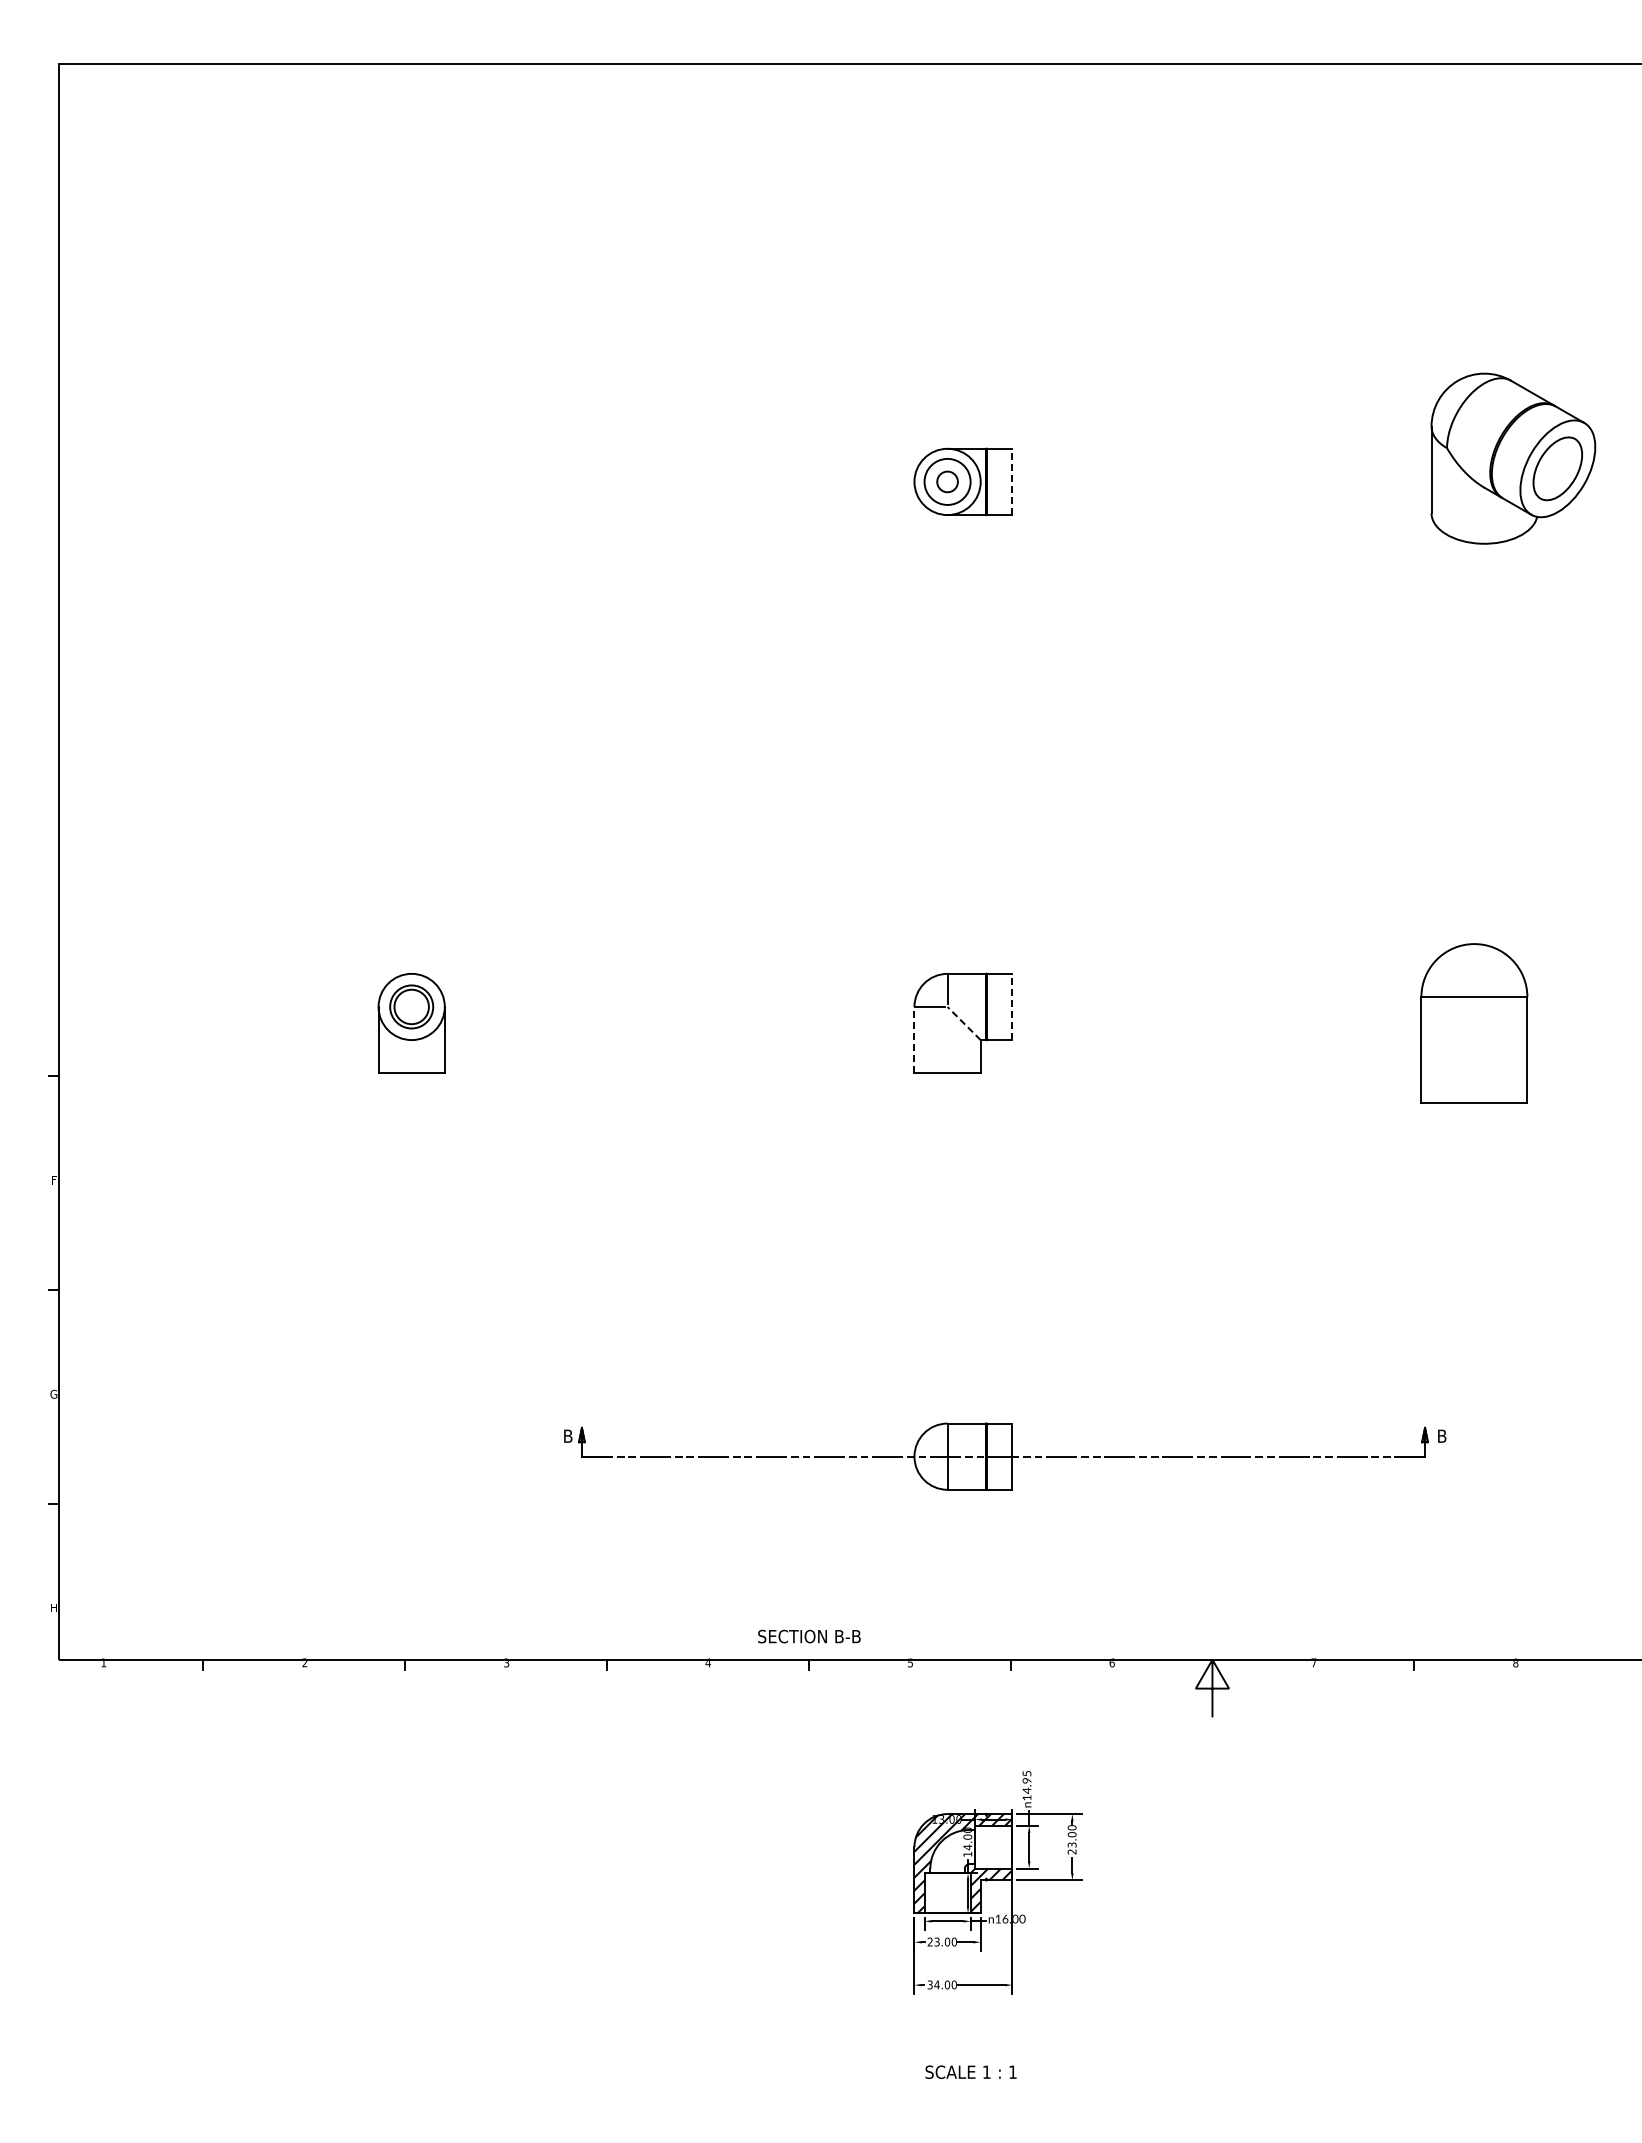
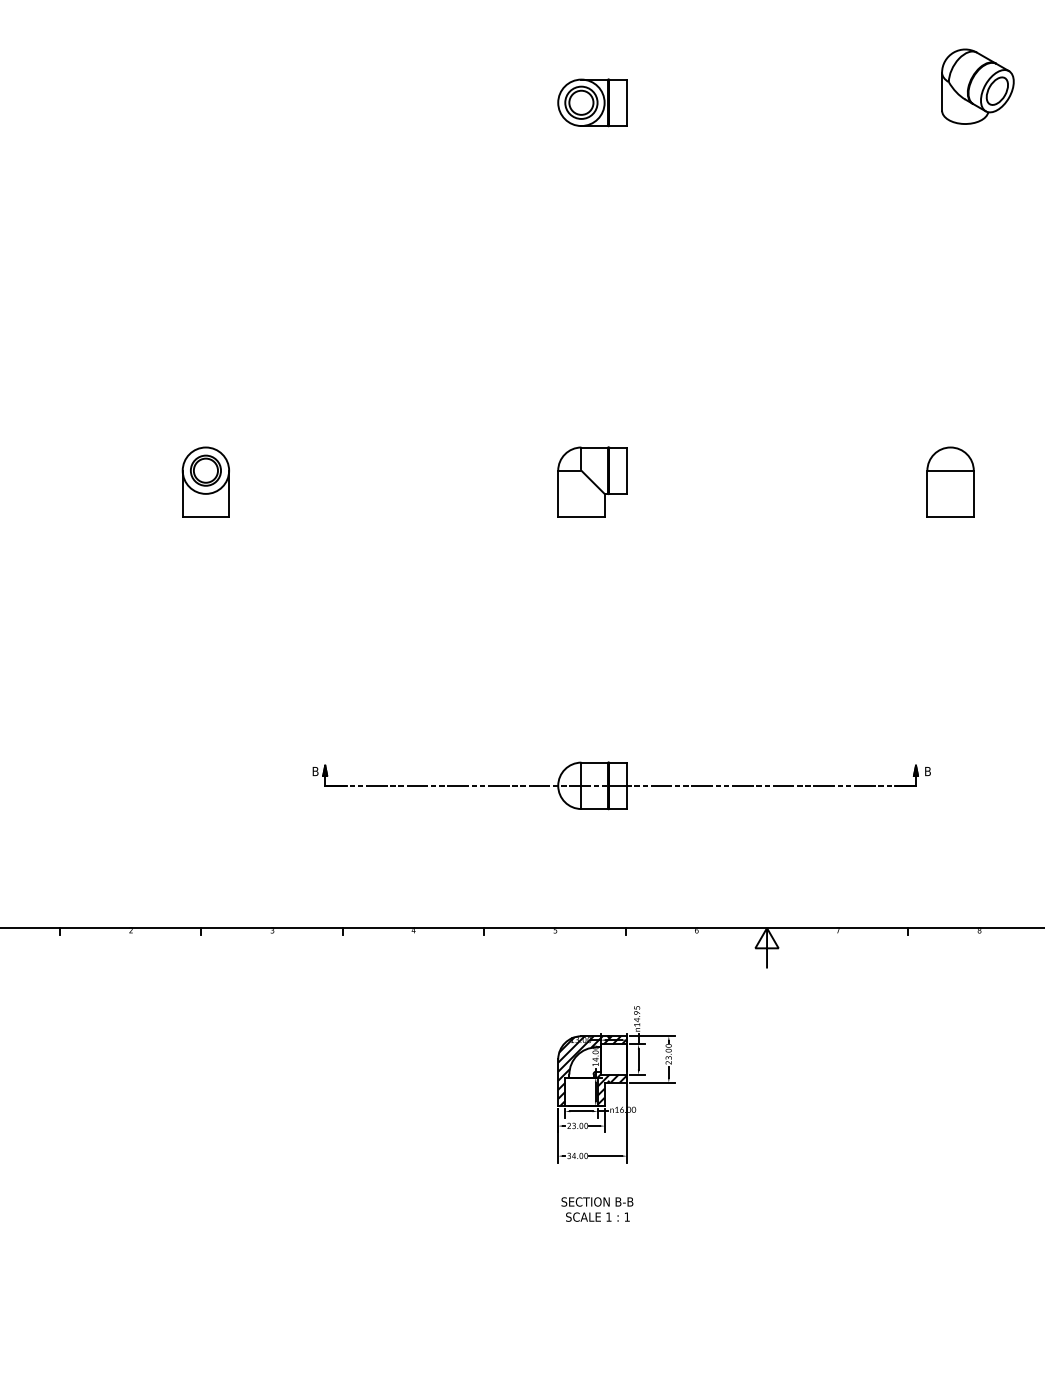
part: (1513, 459) -> (977, 87), size x0.62
circle: (947, 481) -> (581, 102), size x1.67
line: (1012, 481) -> (626, 102), dashed -> solid
line: (1012, 1006) -> (626, 470), dashed -> solid
line: (963, 1023) -> (592, 482), dashed -> solid
part: (1474, 1023) -> (950, 482), size x0.62
line: (914, 1039) -> (558, 493), dashed -> solid
text: (809, 1636) -> (597, 1201), moved

